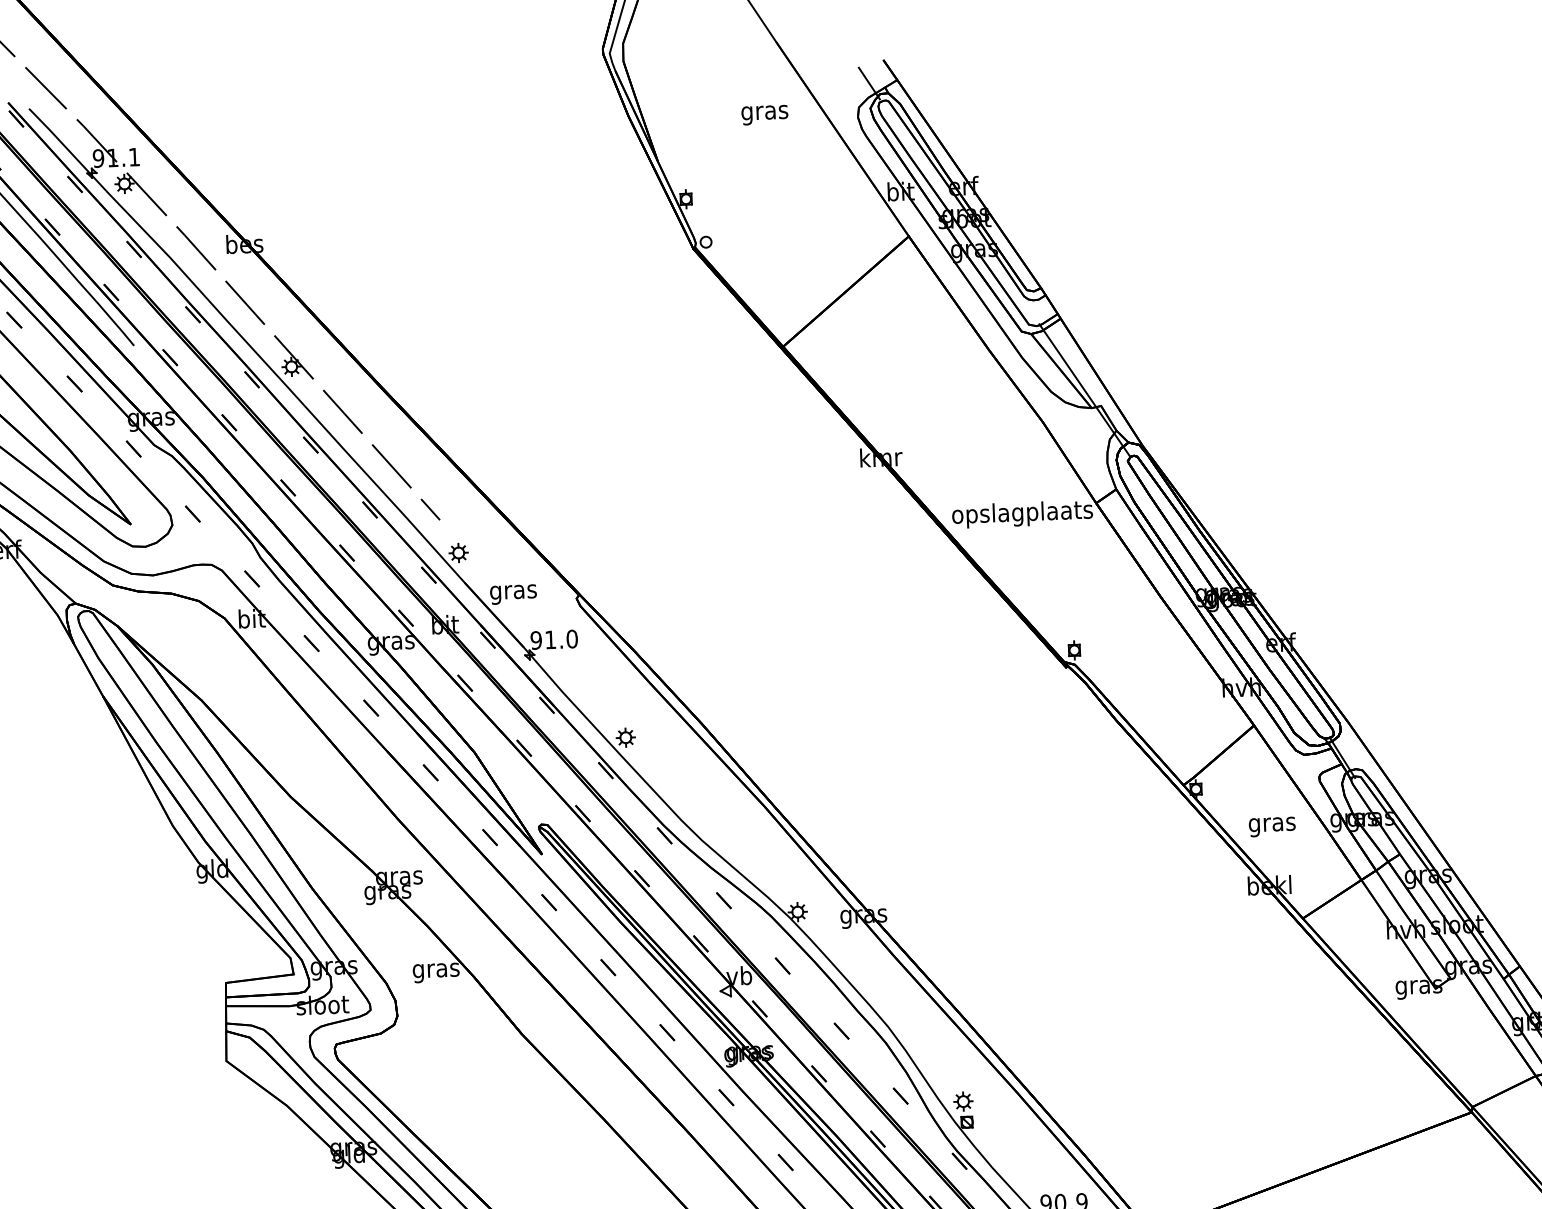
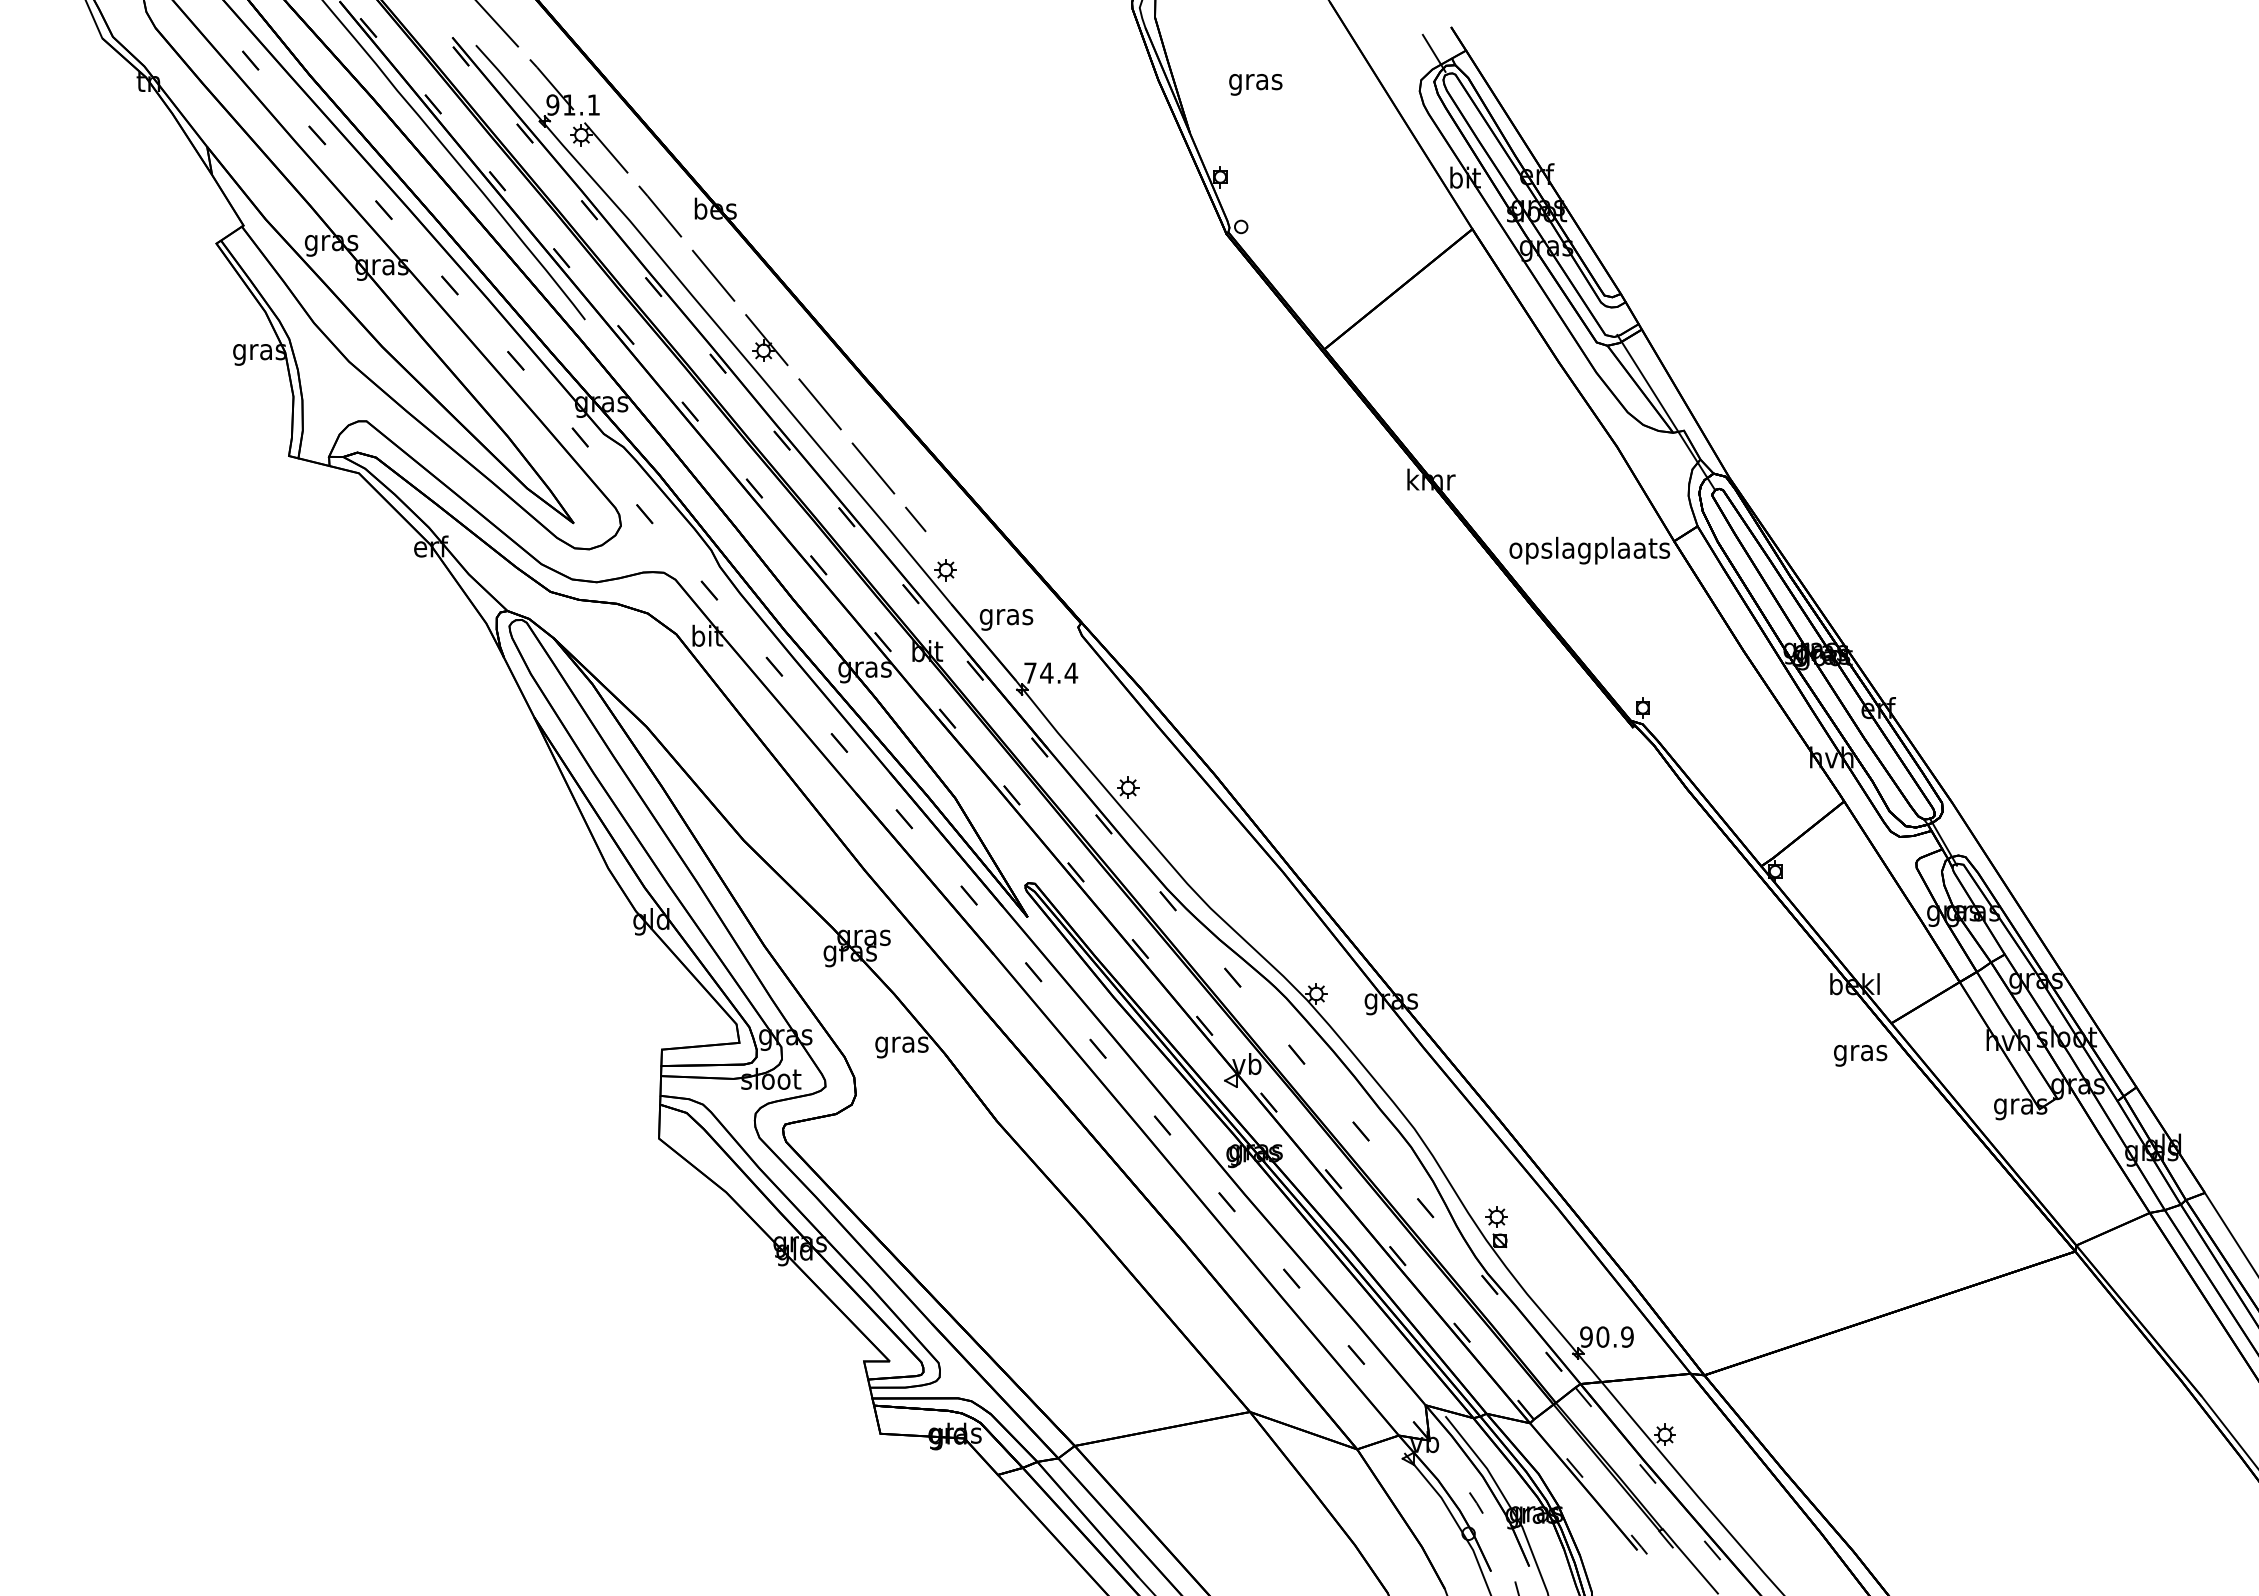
text: (764, 114) -> (1255, 84), moved
text: (554, 639) -> (1051, 672), 91.0 -> 74.4
text: (1272, 826) -> (1860, 1055), moved

